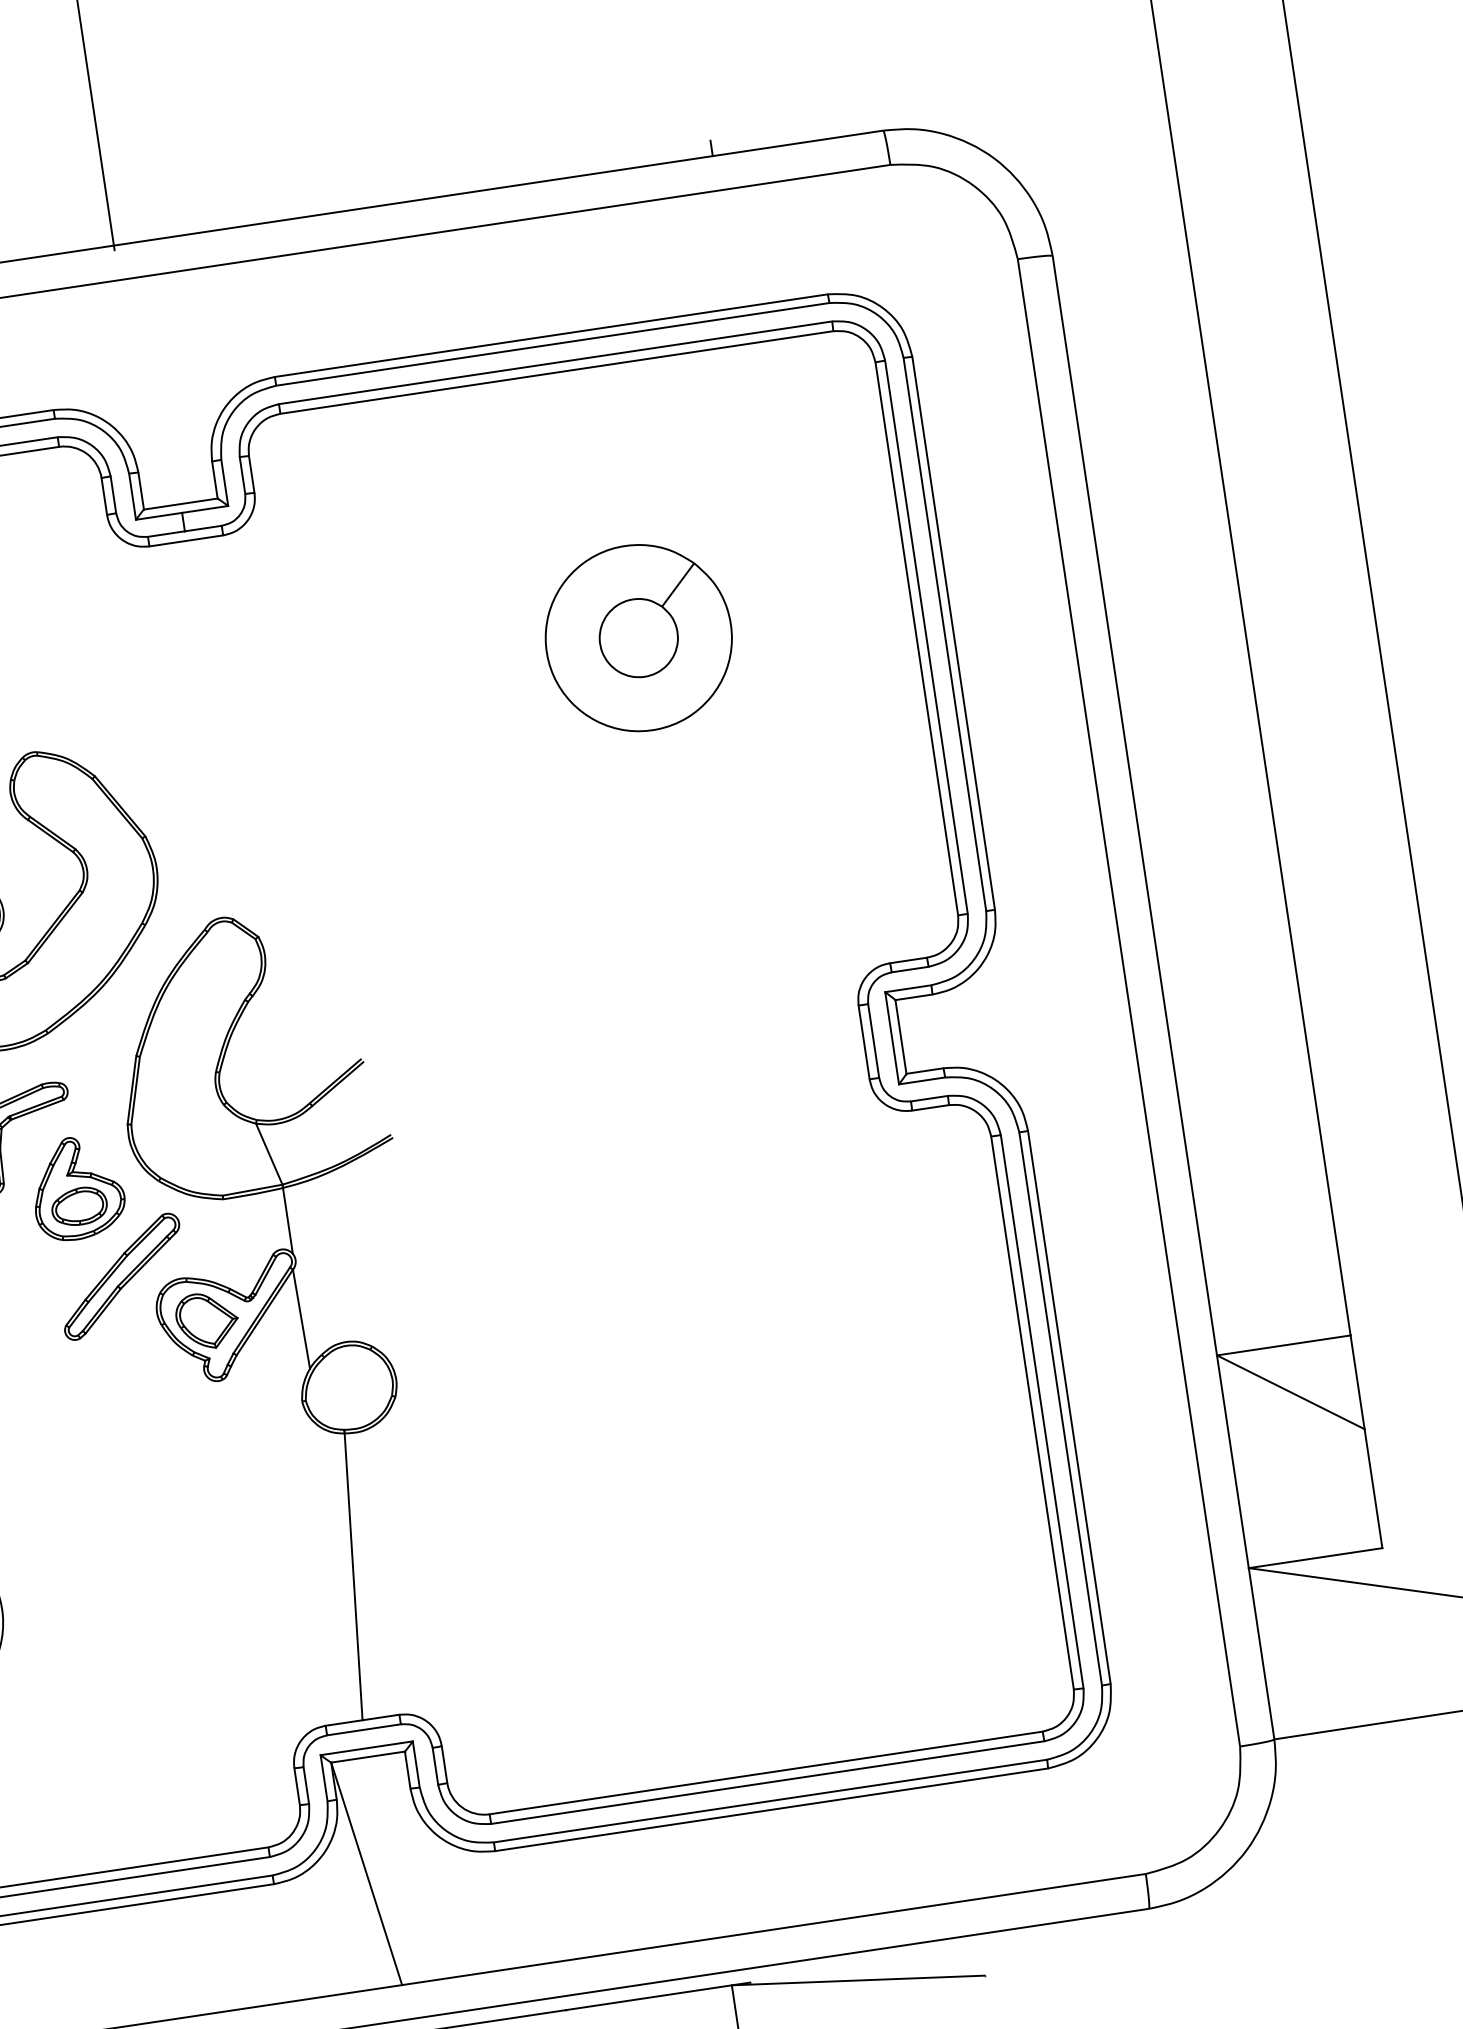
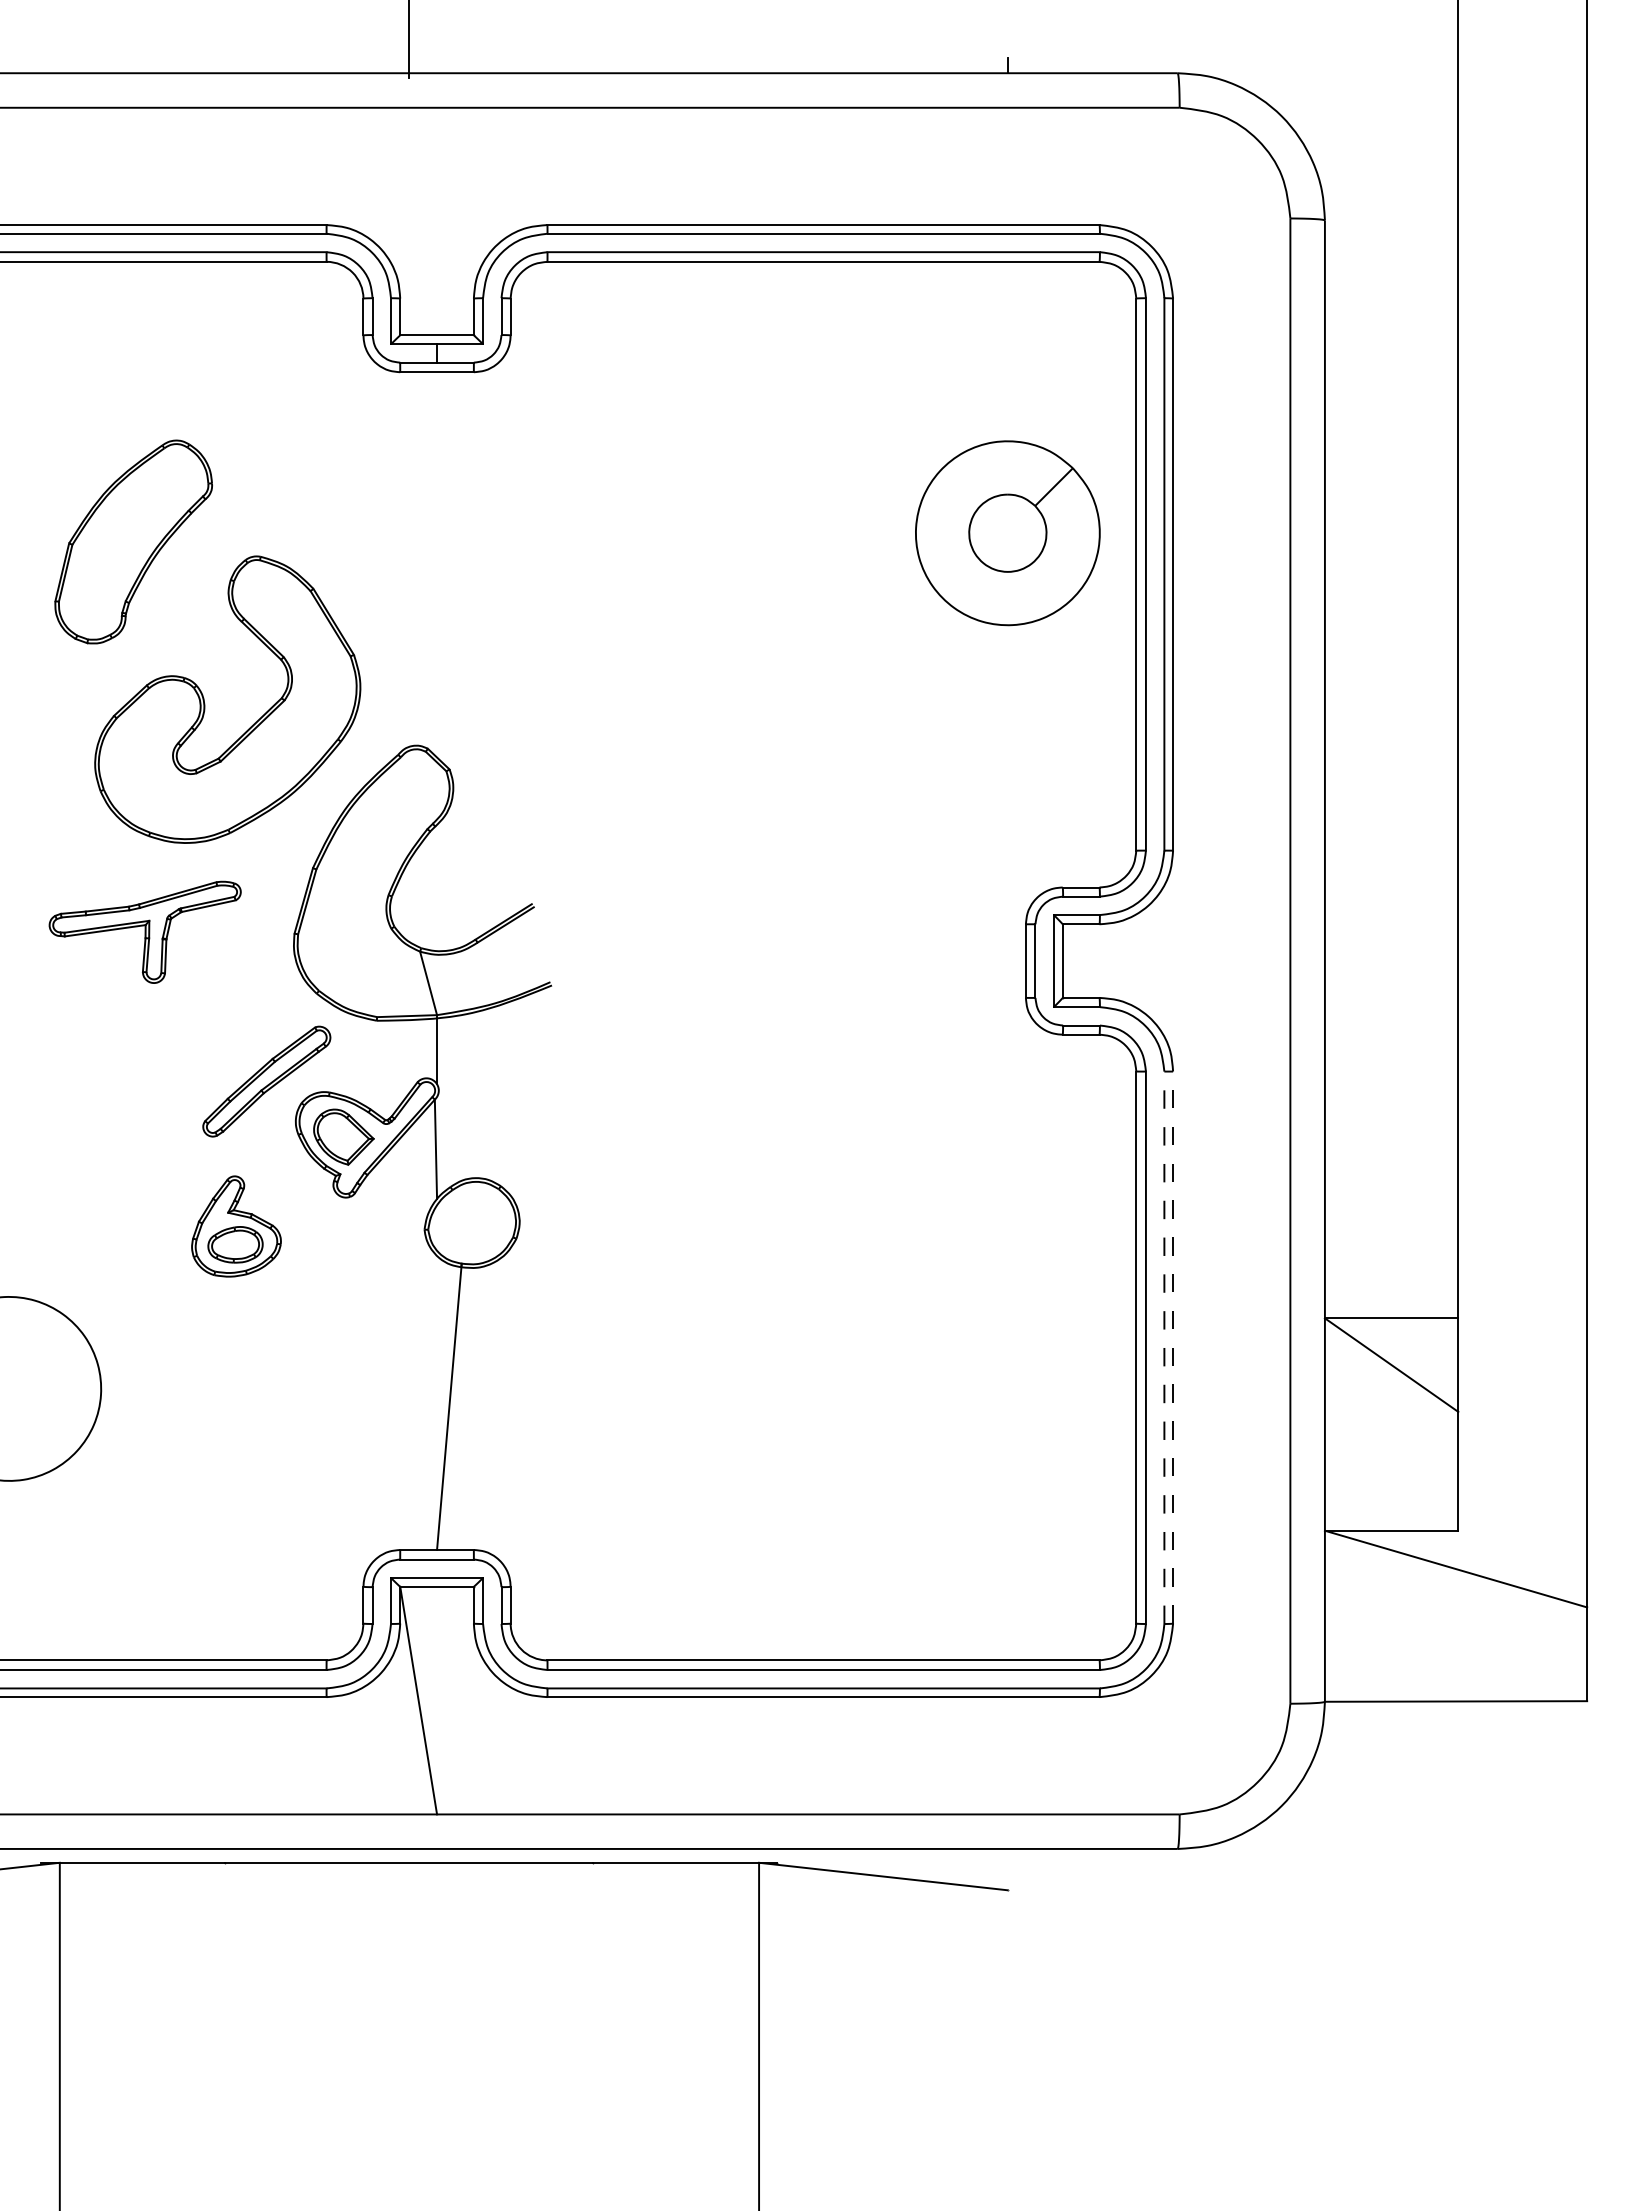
part: (638, 638) -> (1007, 533), moved
part: (77, 1188) -> (236, 1226), moved
line: (1069, 1407) -> (1173, 1347), solid -> dashed
line: (1060, 1408) -> (1164, 1347), solid -> dashed

